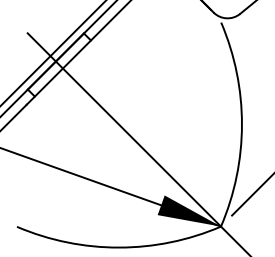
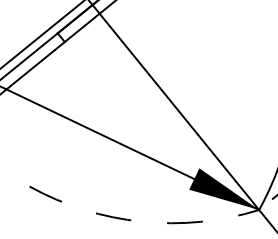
arc: (119, 247) -> (142, 221), solid -> dashed

